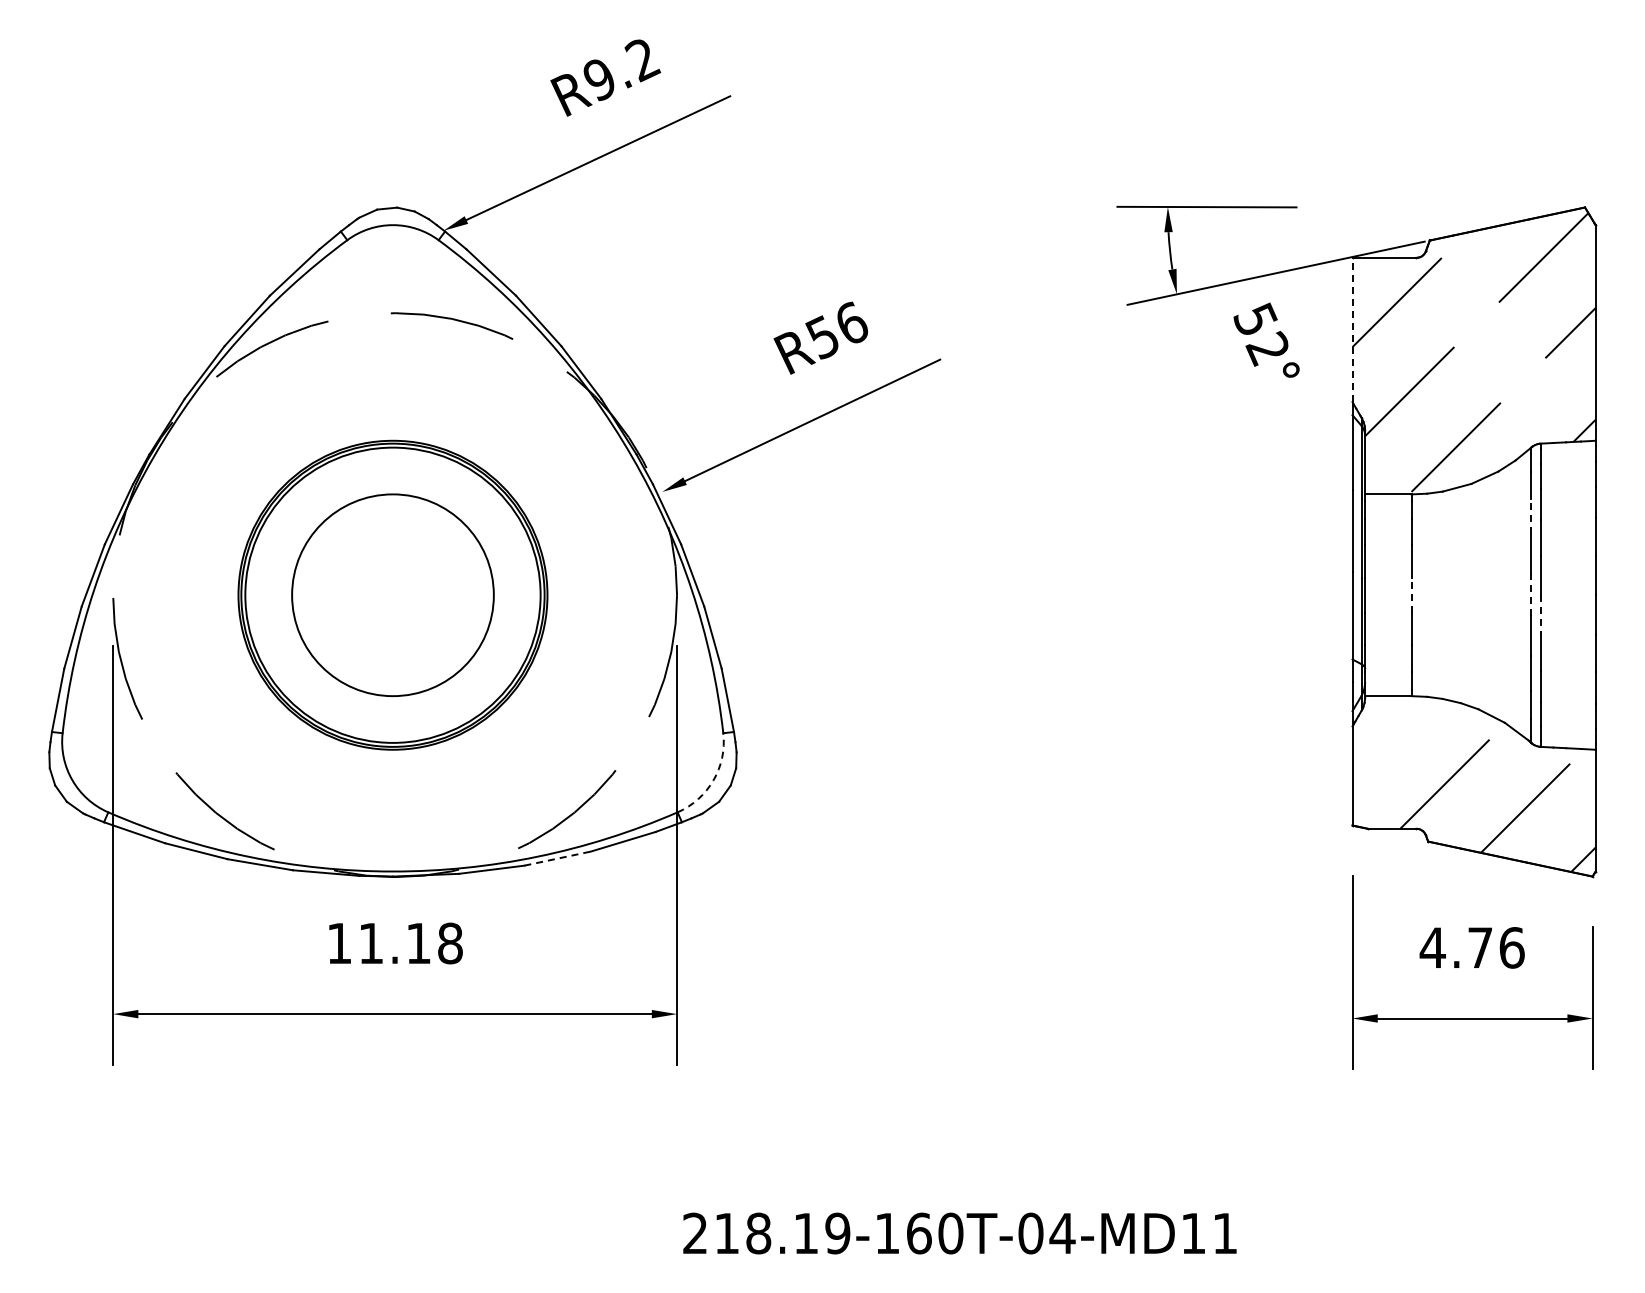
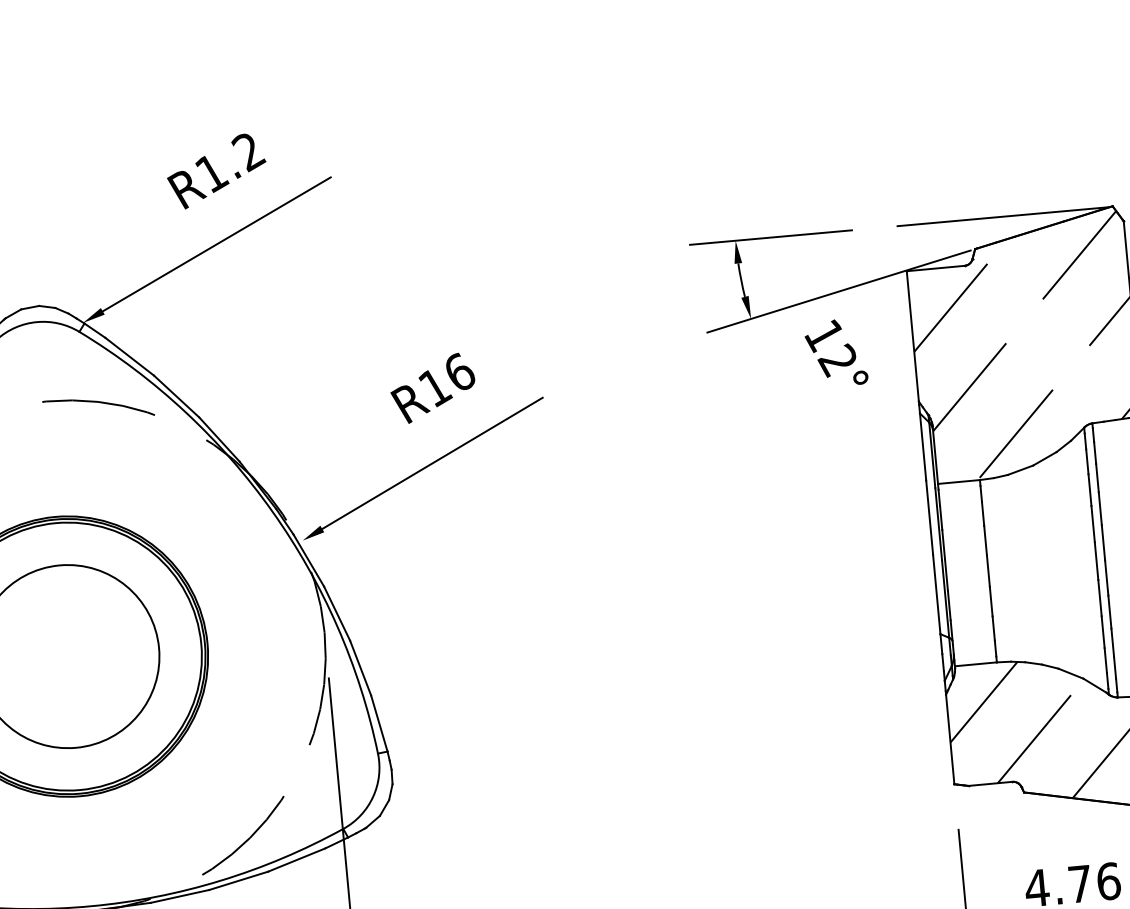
text: (600, 80) -> (212, 174), R9.2 -> R1.2
line: (1464, 207) -> (1003, 216), added
text: (1255, 320) -> (824, 335), 52° -> 12°
line: (1352, 329) -> (912, 335), dashed -> solid
text: (823, 337) -> (435, 387), R56 -> R16
line: (1531, 516) -> (1090, 489), dashed -> solid
line: (1411, 594) -> (988, 570), dashed -> solid
line: (1531, 595) -> (1096, 561), dashed -> solid
line: (1540, 615) -> (1106, 578), dashed -> solid
line: (1393, 738) -> (984, 702), added
arc: (713, 780) -> (373, 797), dashed -> solid
line: (557, 858) -> (238, 880), dashed -> solid

